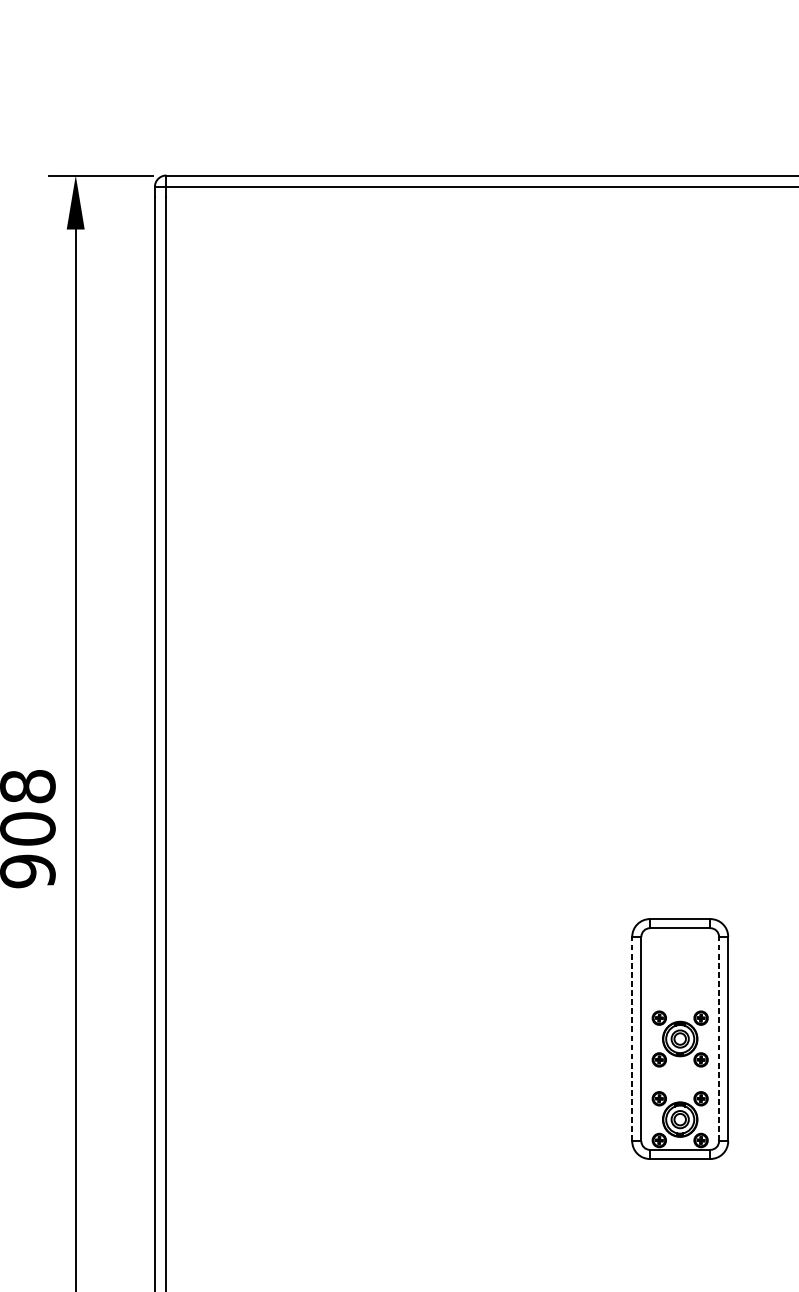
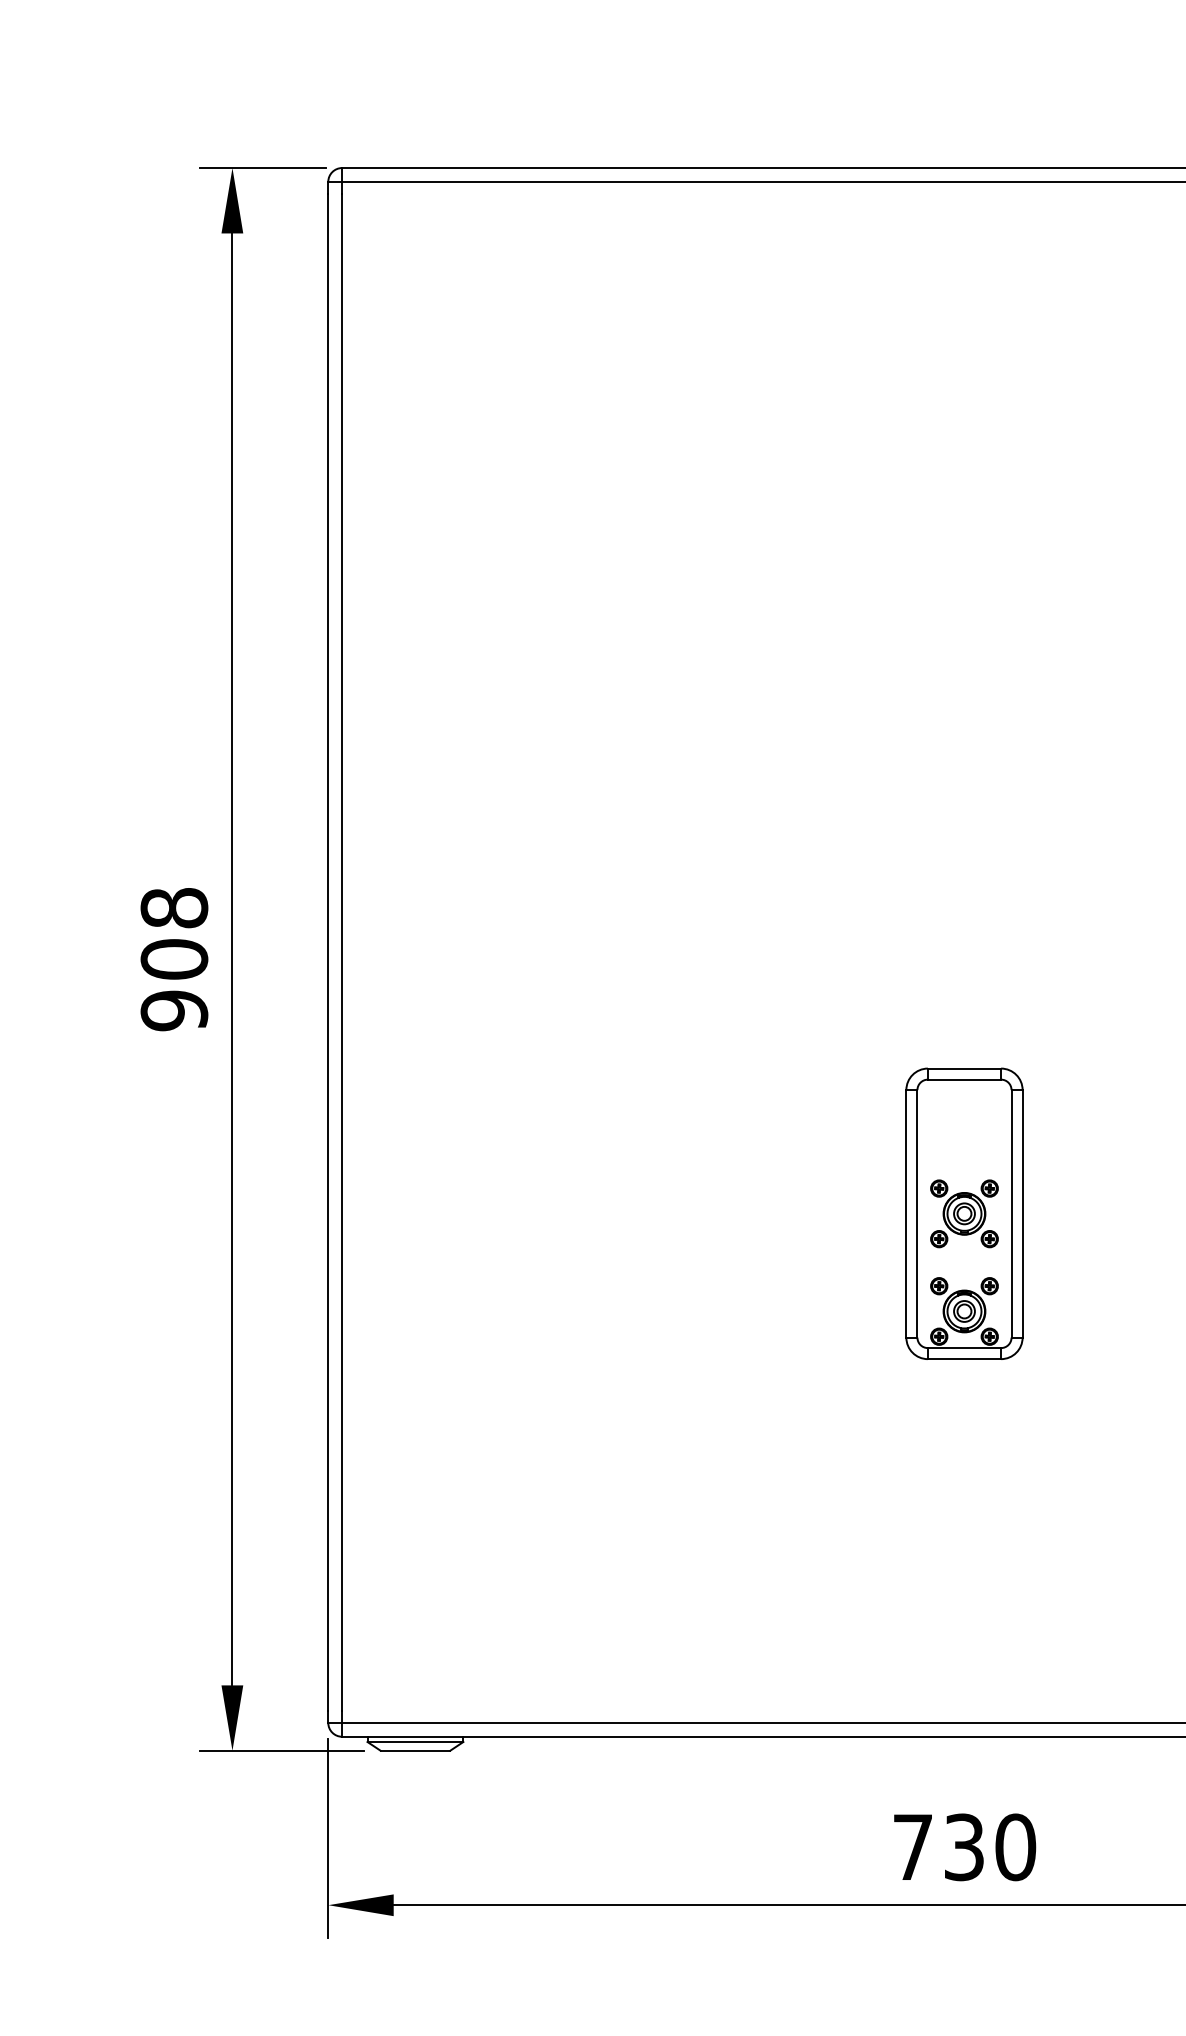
line: (632, 1038) -> (906, 1213), dashed -> solid
line: (719, 1038) -> (1011, 1213), dashed -> solid

